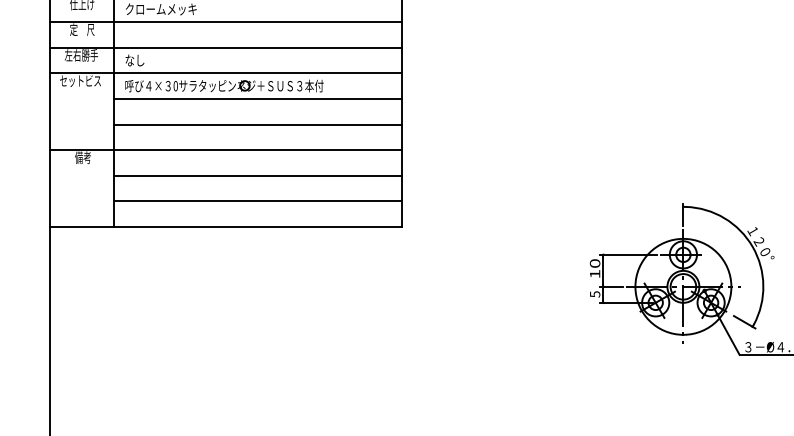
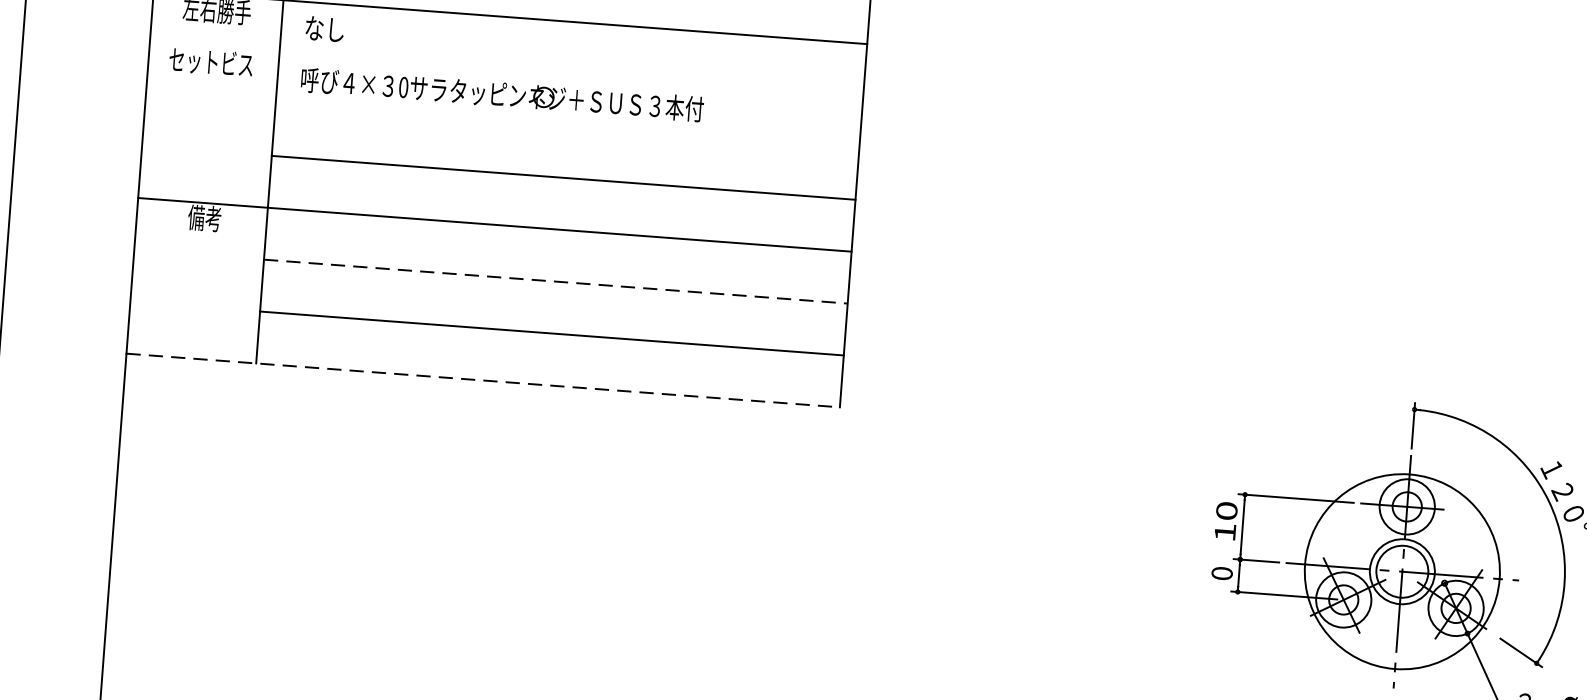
line: (225, 73) -> (506, 69), removed
line: (257, 99) -> (567, 126), removed
line: (257, 175) -> (555, 281), solid -> dashed
line: (225, 226) -> (483, 379), solid -> dashed
text: (594, 294) -> (1220, 573), 5 -> 0

